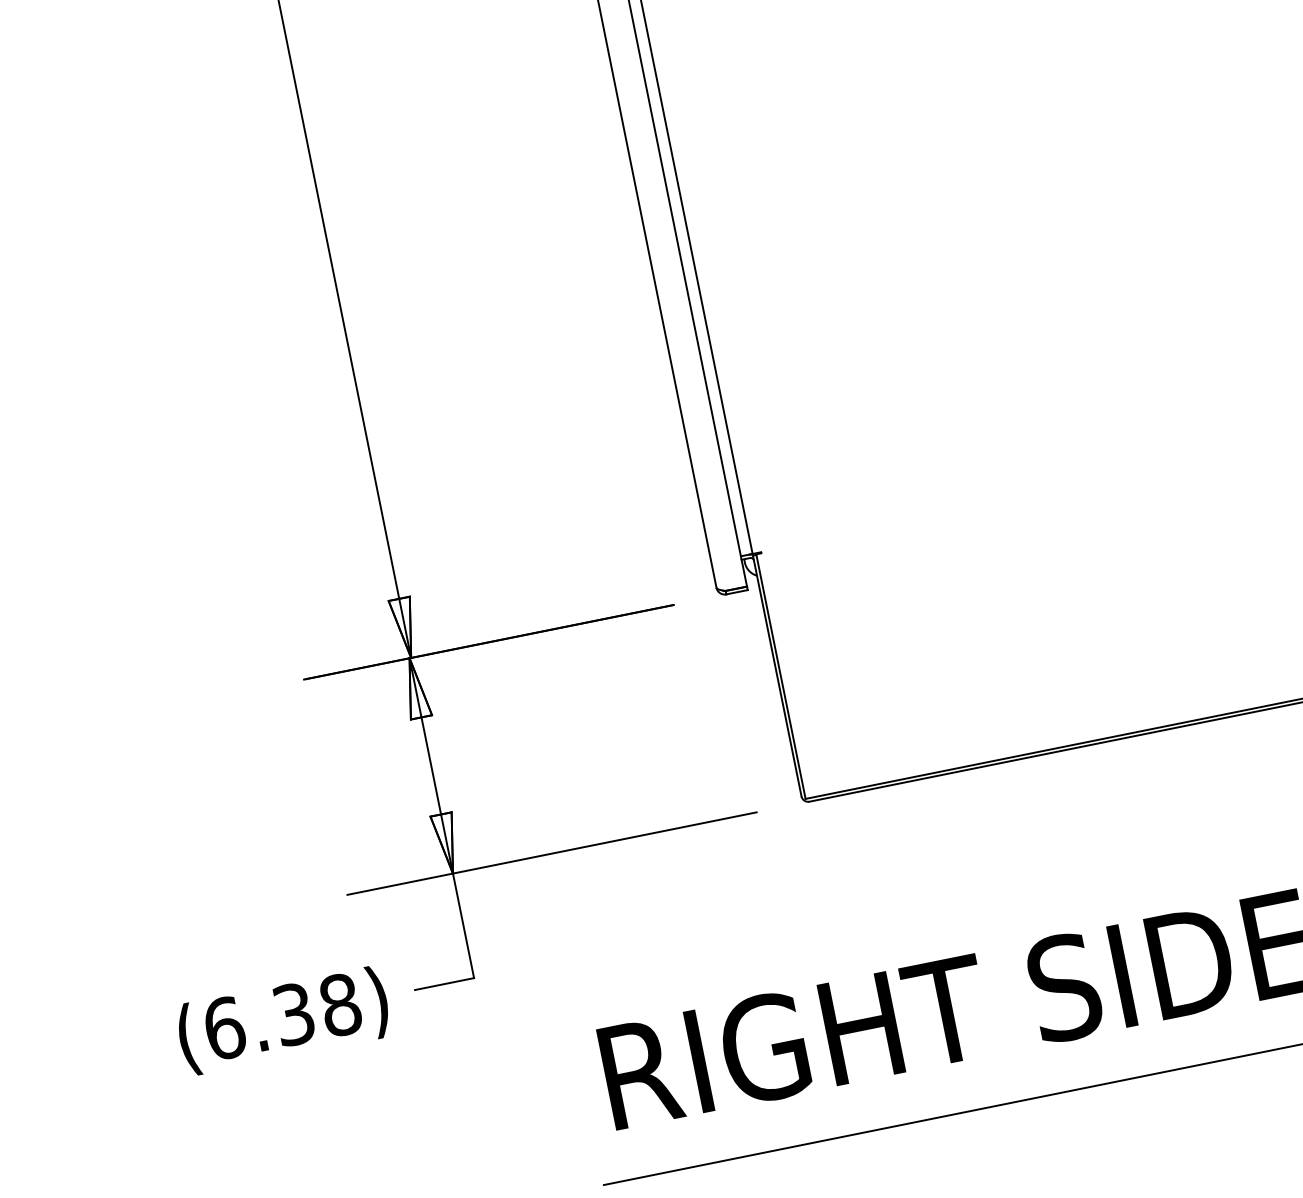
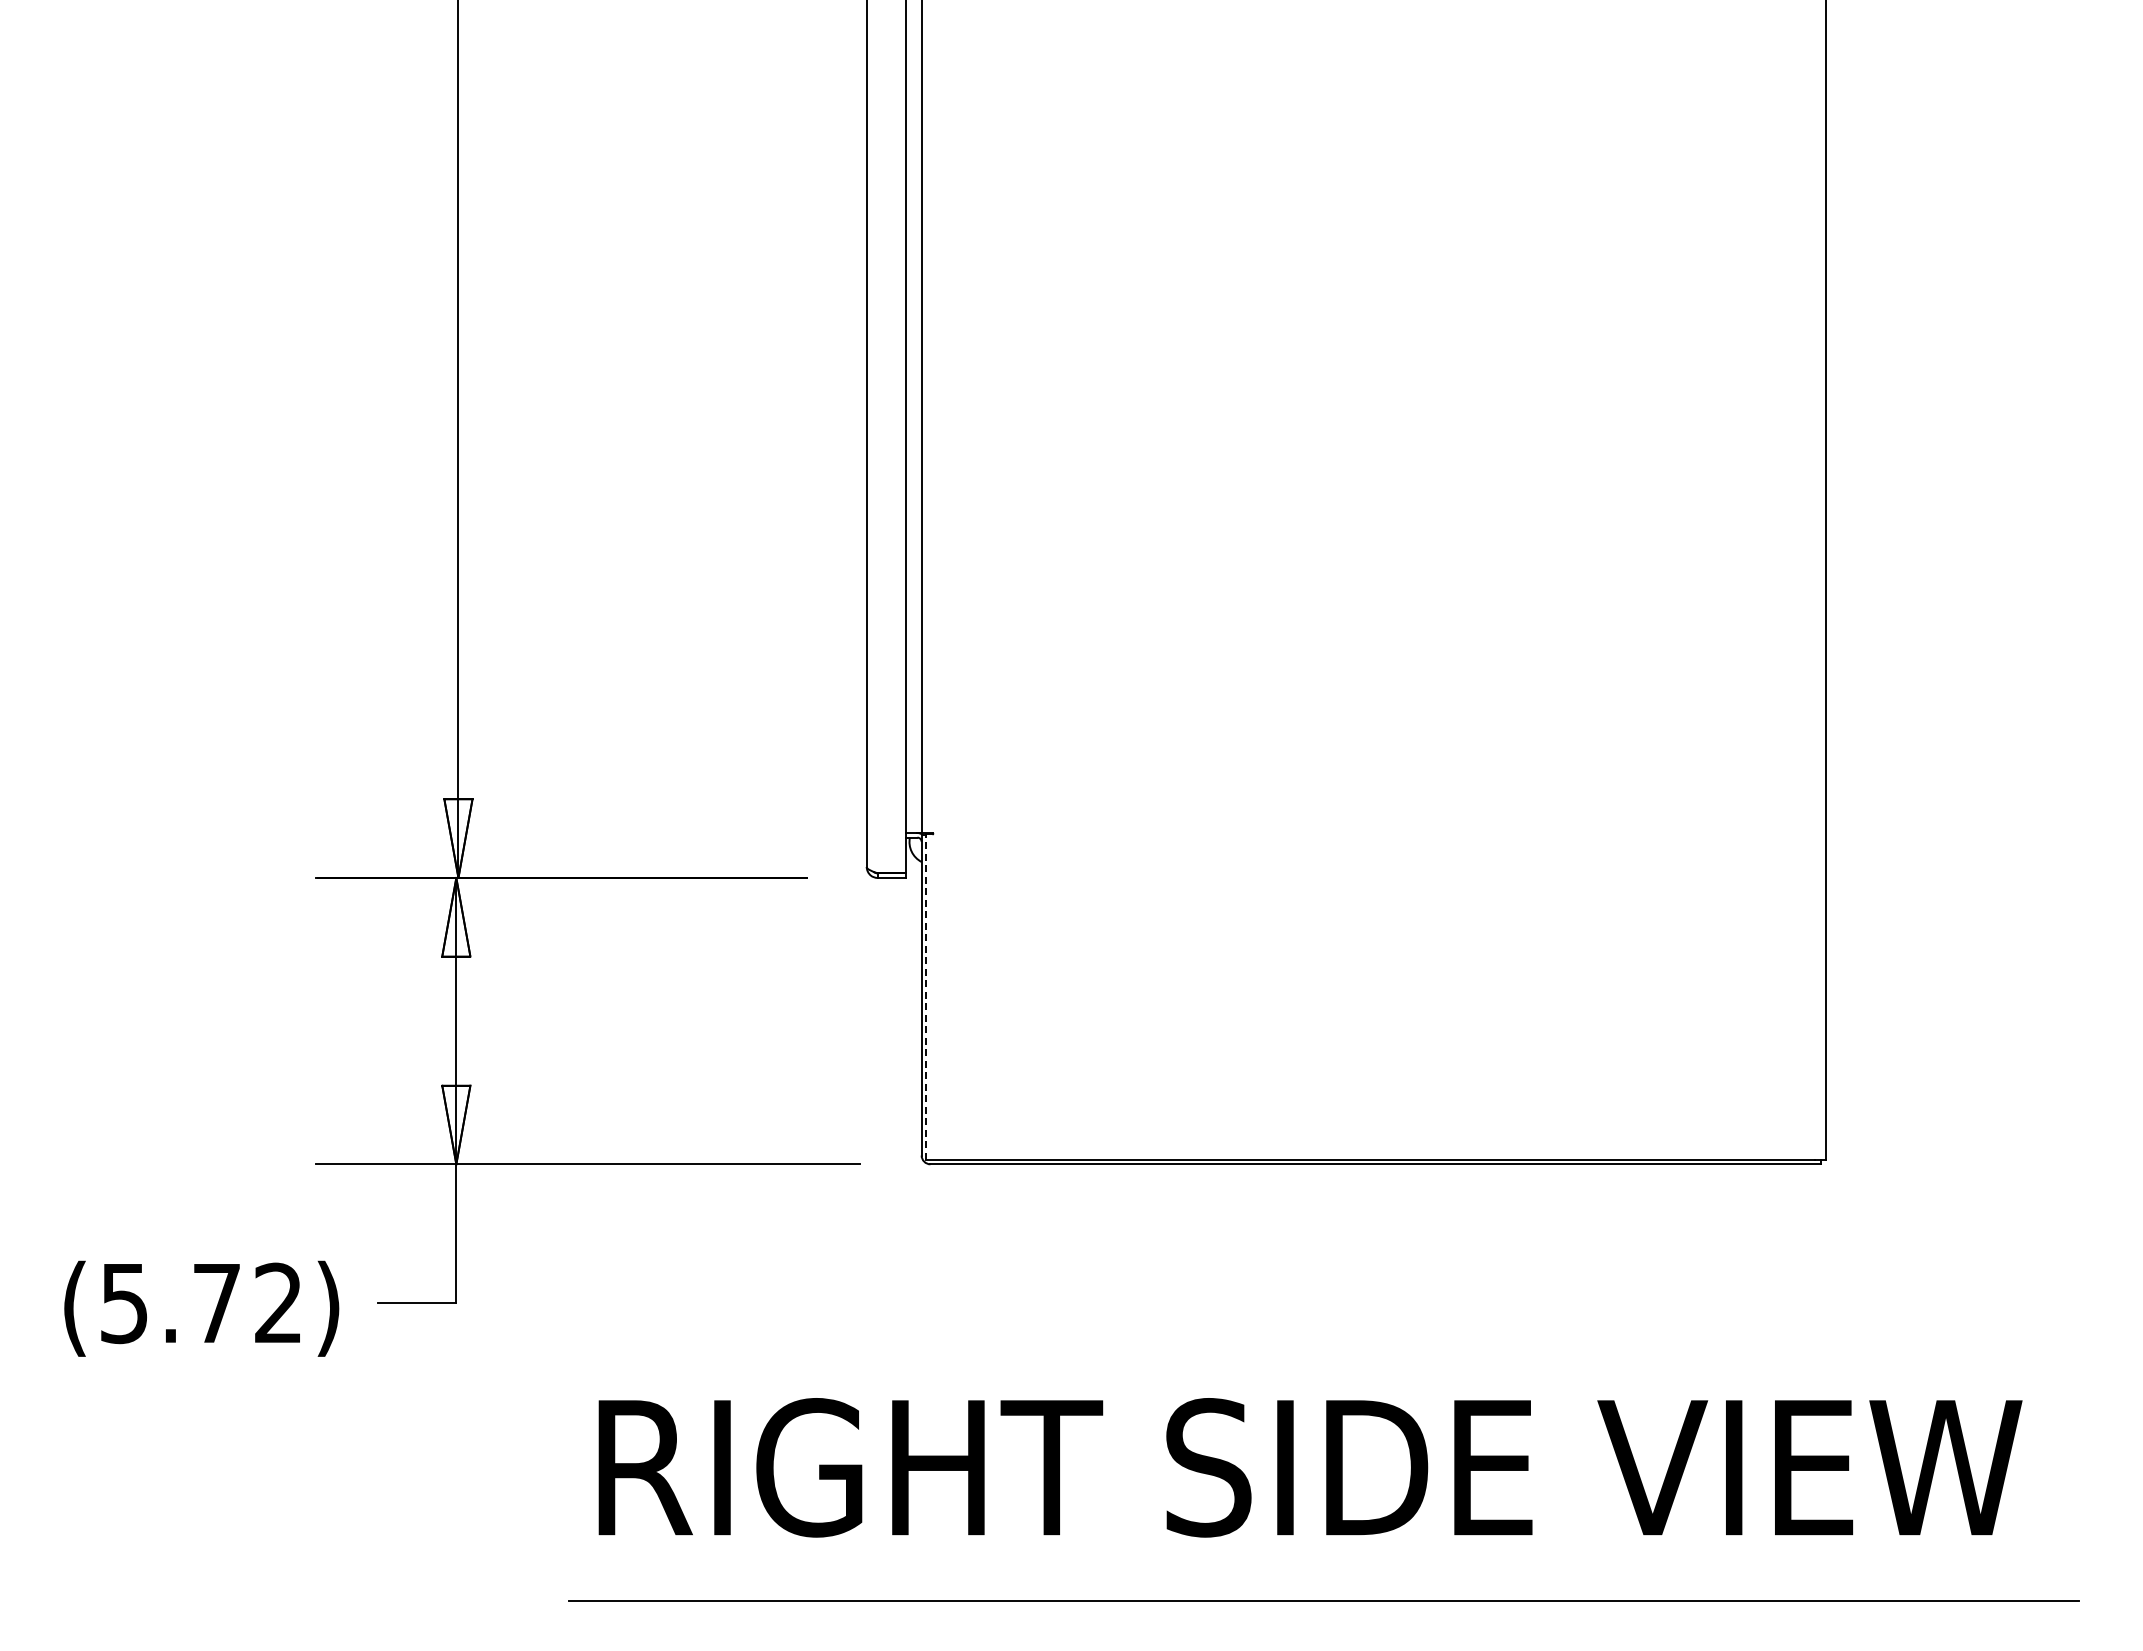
line: (781, 676) -> (926, 997), solid -> dashed
text: (282, 1016) -> (201, 1303), (6.38) -> (5.72)

